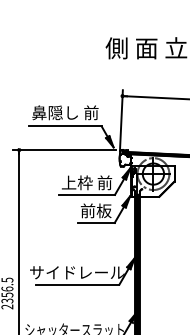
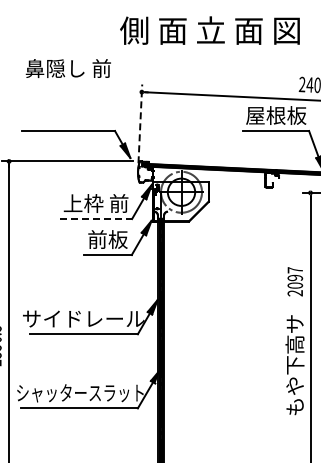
text: (64, 112) -> (67, 68), moved
line: (121, 120) -> (140, 123), solid -> dashed
line: (87, 195) -> (96, 219), solid -> dashed

